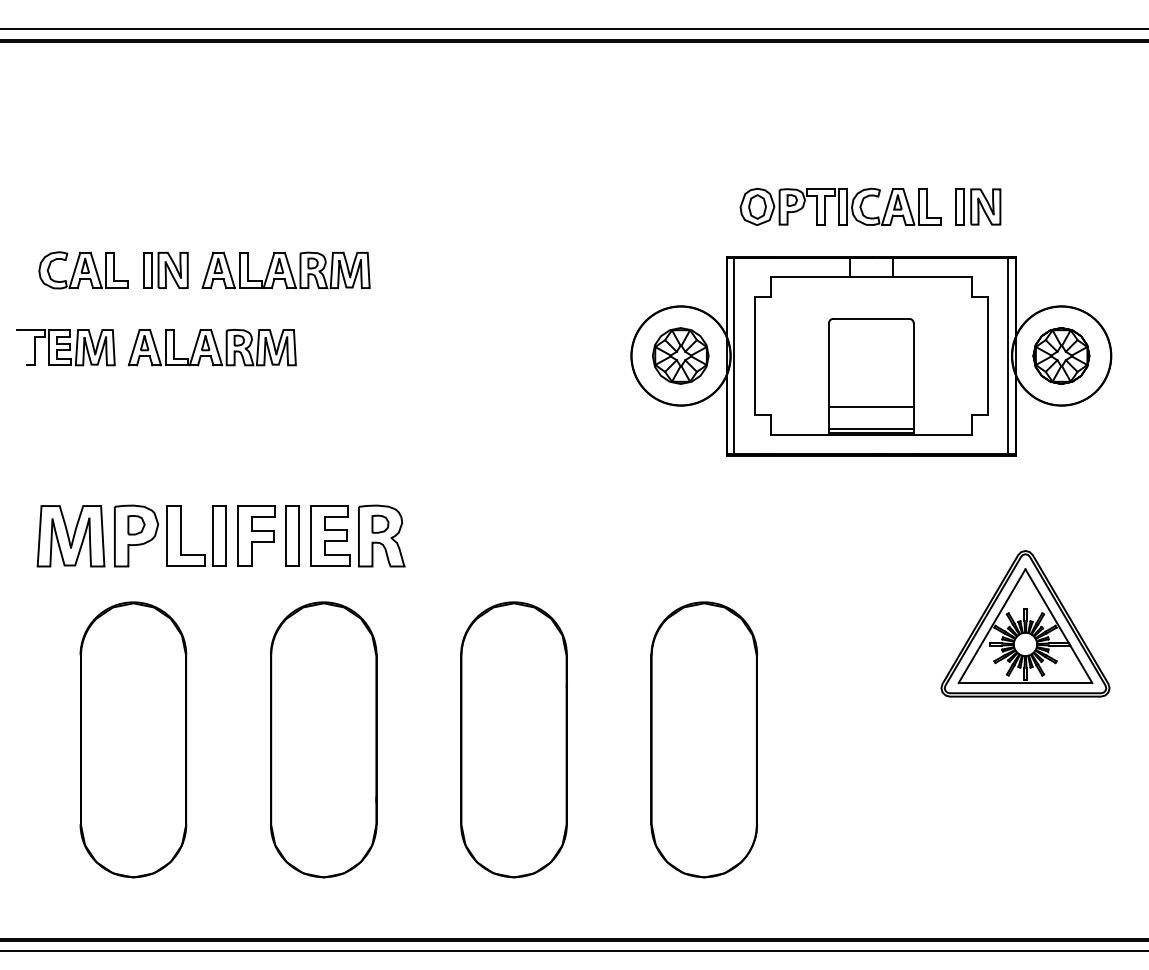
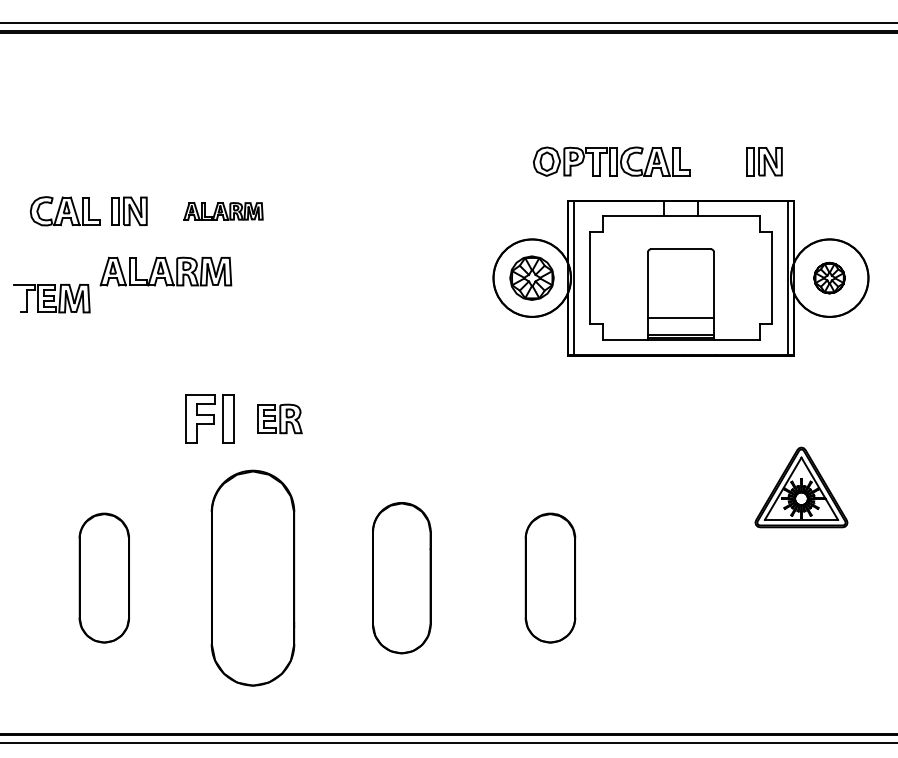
part: (839, 206) -> (611, 161), moved
part: (285, 270) -> (223, 211), size x0.6
part: (65, 347) -> (51, 298), moved
part: (1061, 355) -> (829, 277), size x0.7
part: (131, 535) -> (102, 418), removed
part: (357, 535) -> (279, 418), size x0.6
part: (1025, 623) -> (801, 487), size x0.7
part: (133, 738) -> (104, 577), size x0.6
part: (513, 738) -> (401, 577), size x0.7
part: (704, 738) -> (550, 577), size x0.6

